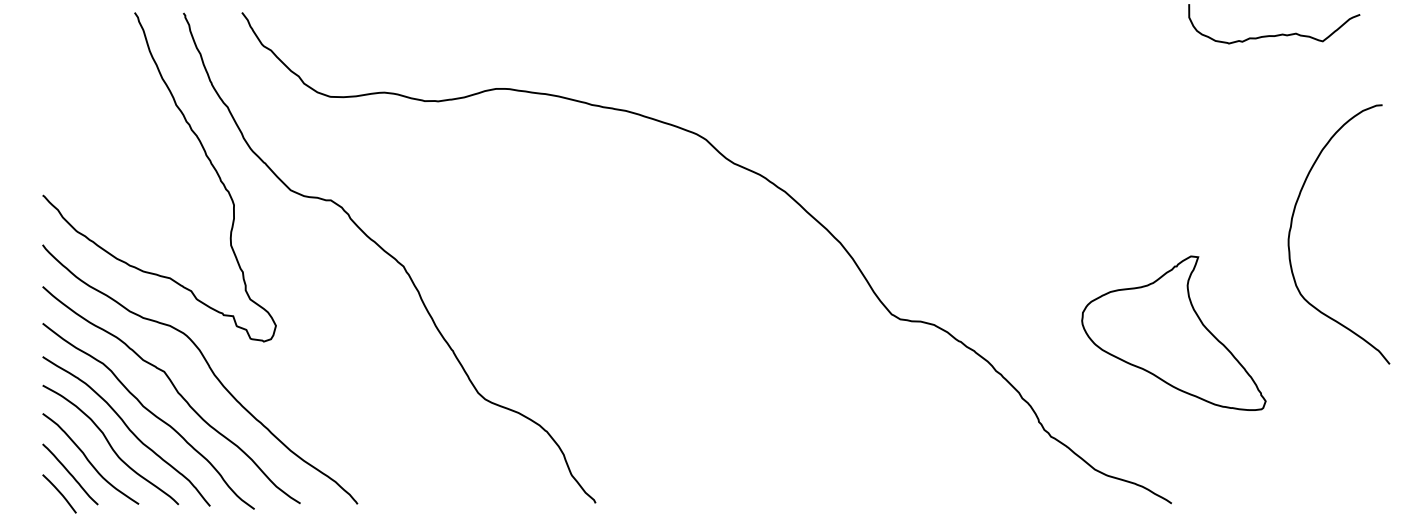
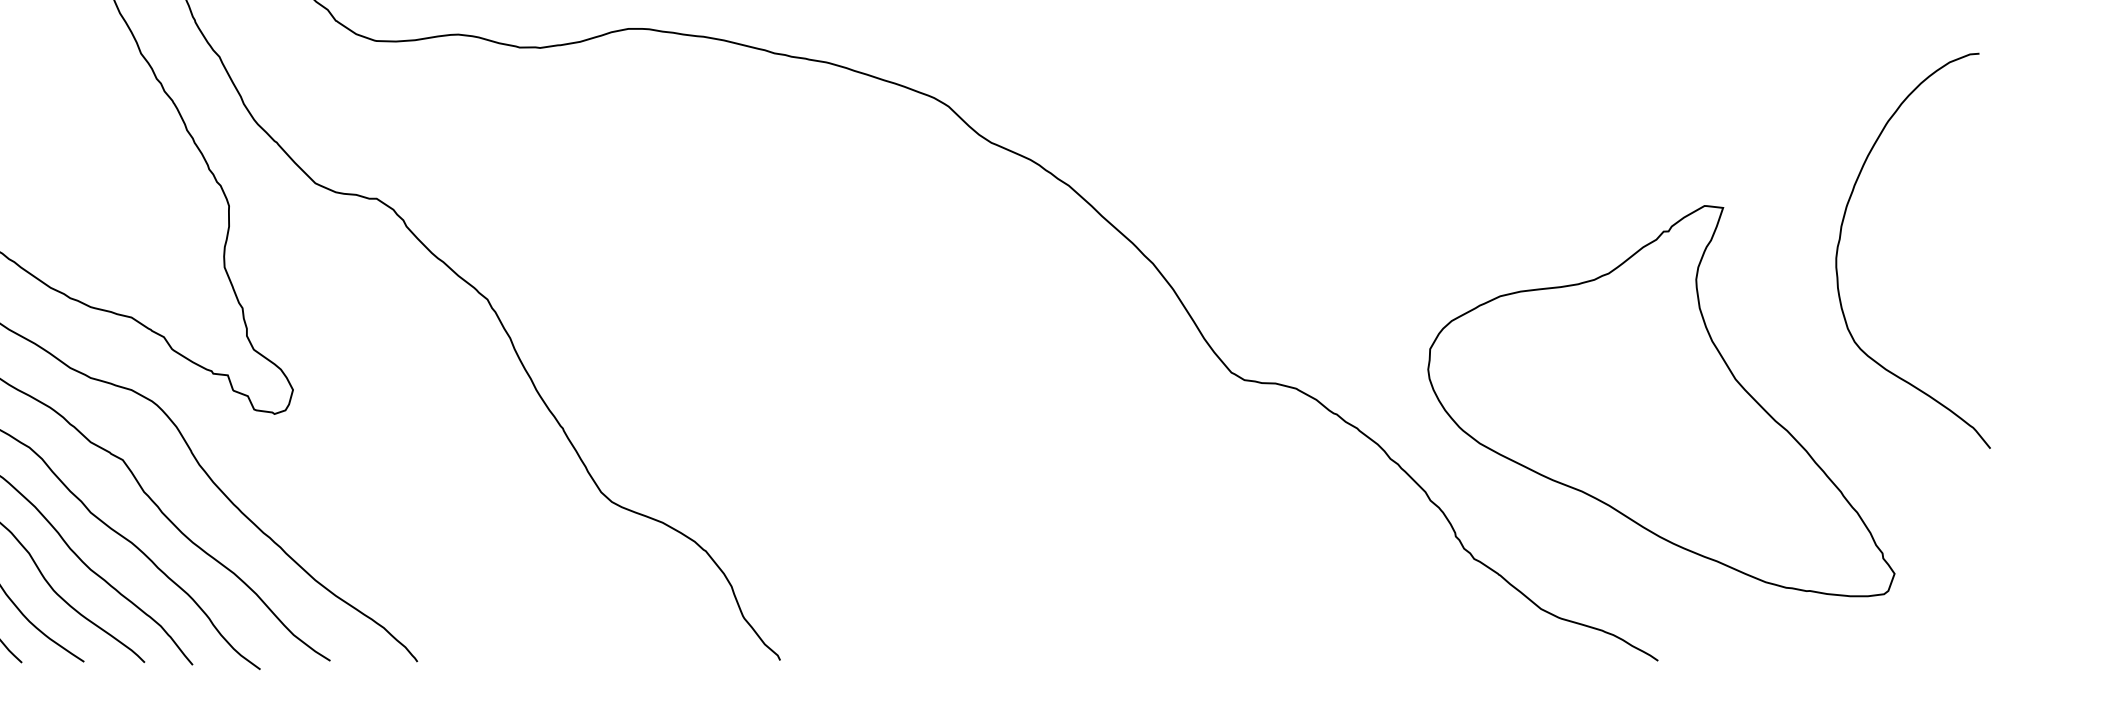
part: (1173, 333) -> (1660, 401), size x1.67

